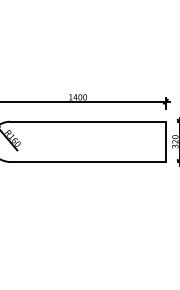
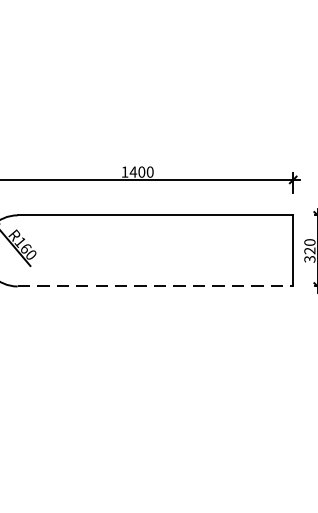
line: (88, 161) -> (156, 285), solid -> dashed

